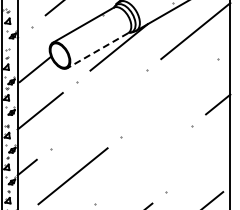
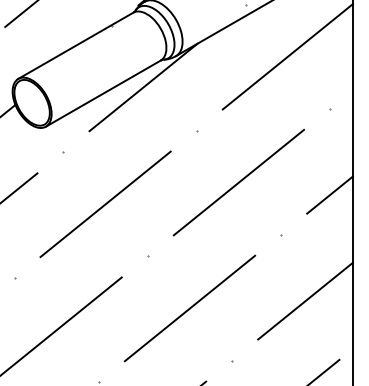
line: (97, 50) -> (102, 93), dashed -> solid
line: (169, 97) -> (238, 181), added
line: (98, 109) -> (104, 204), added
line: (205, 160) -> (306, 300), added
line: (143, 164) -> (189, 307), added

